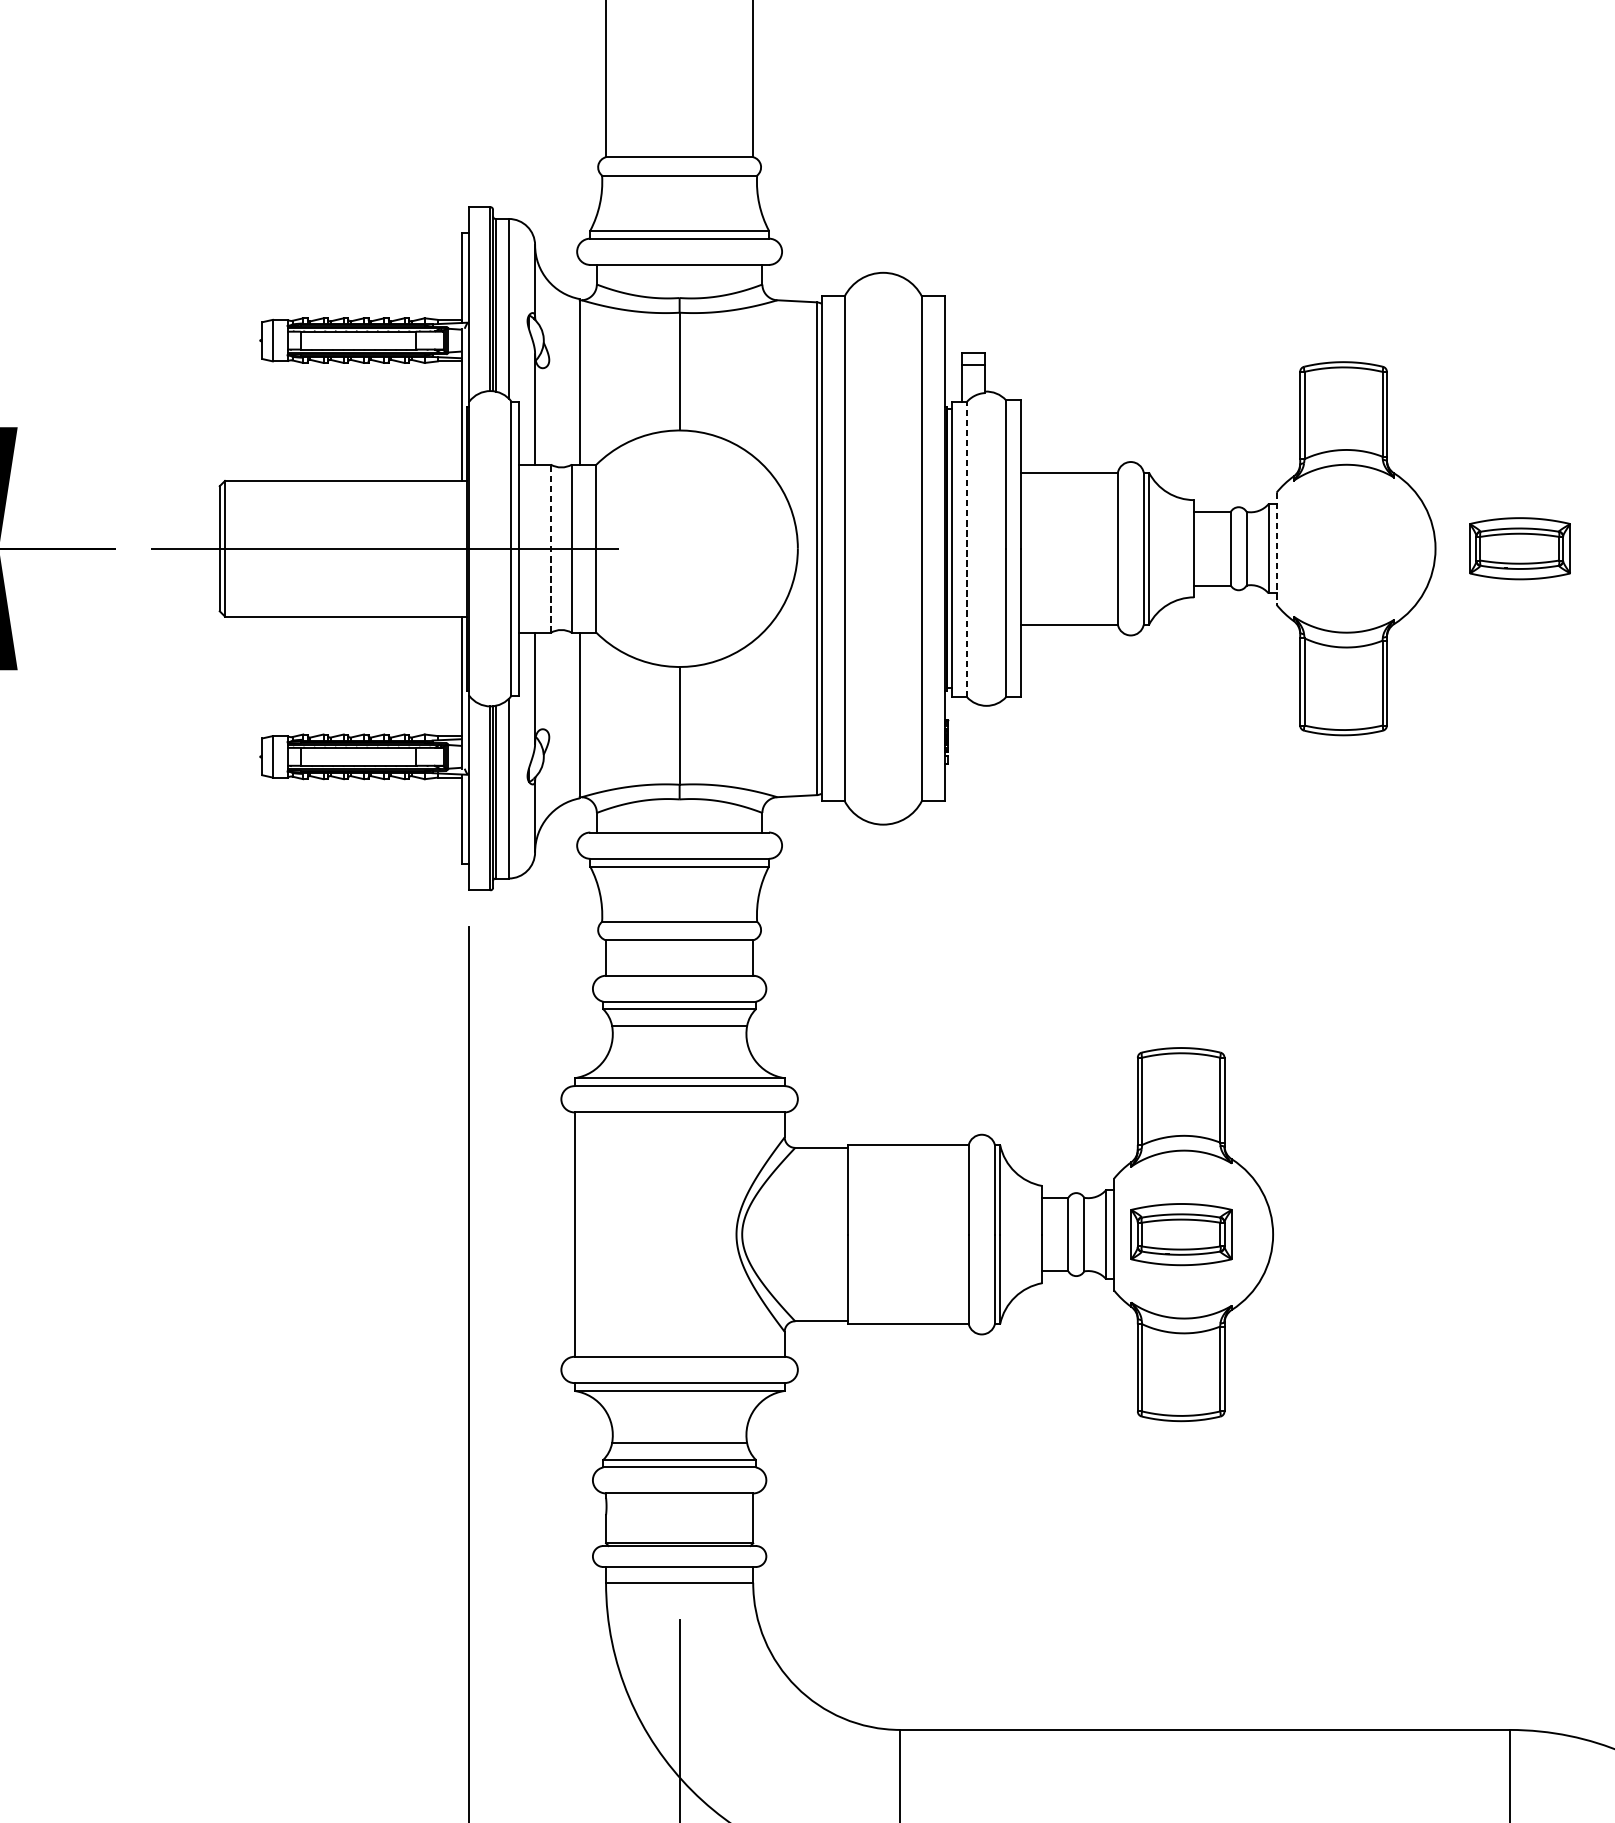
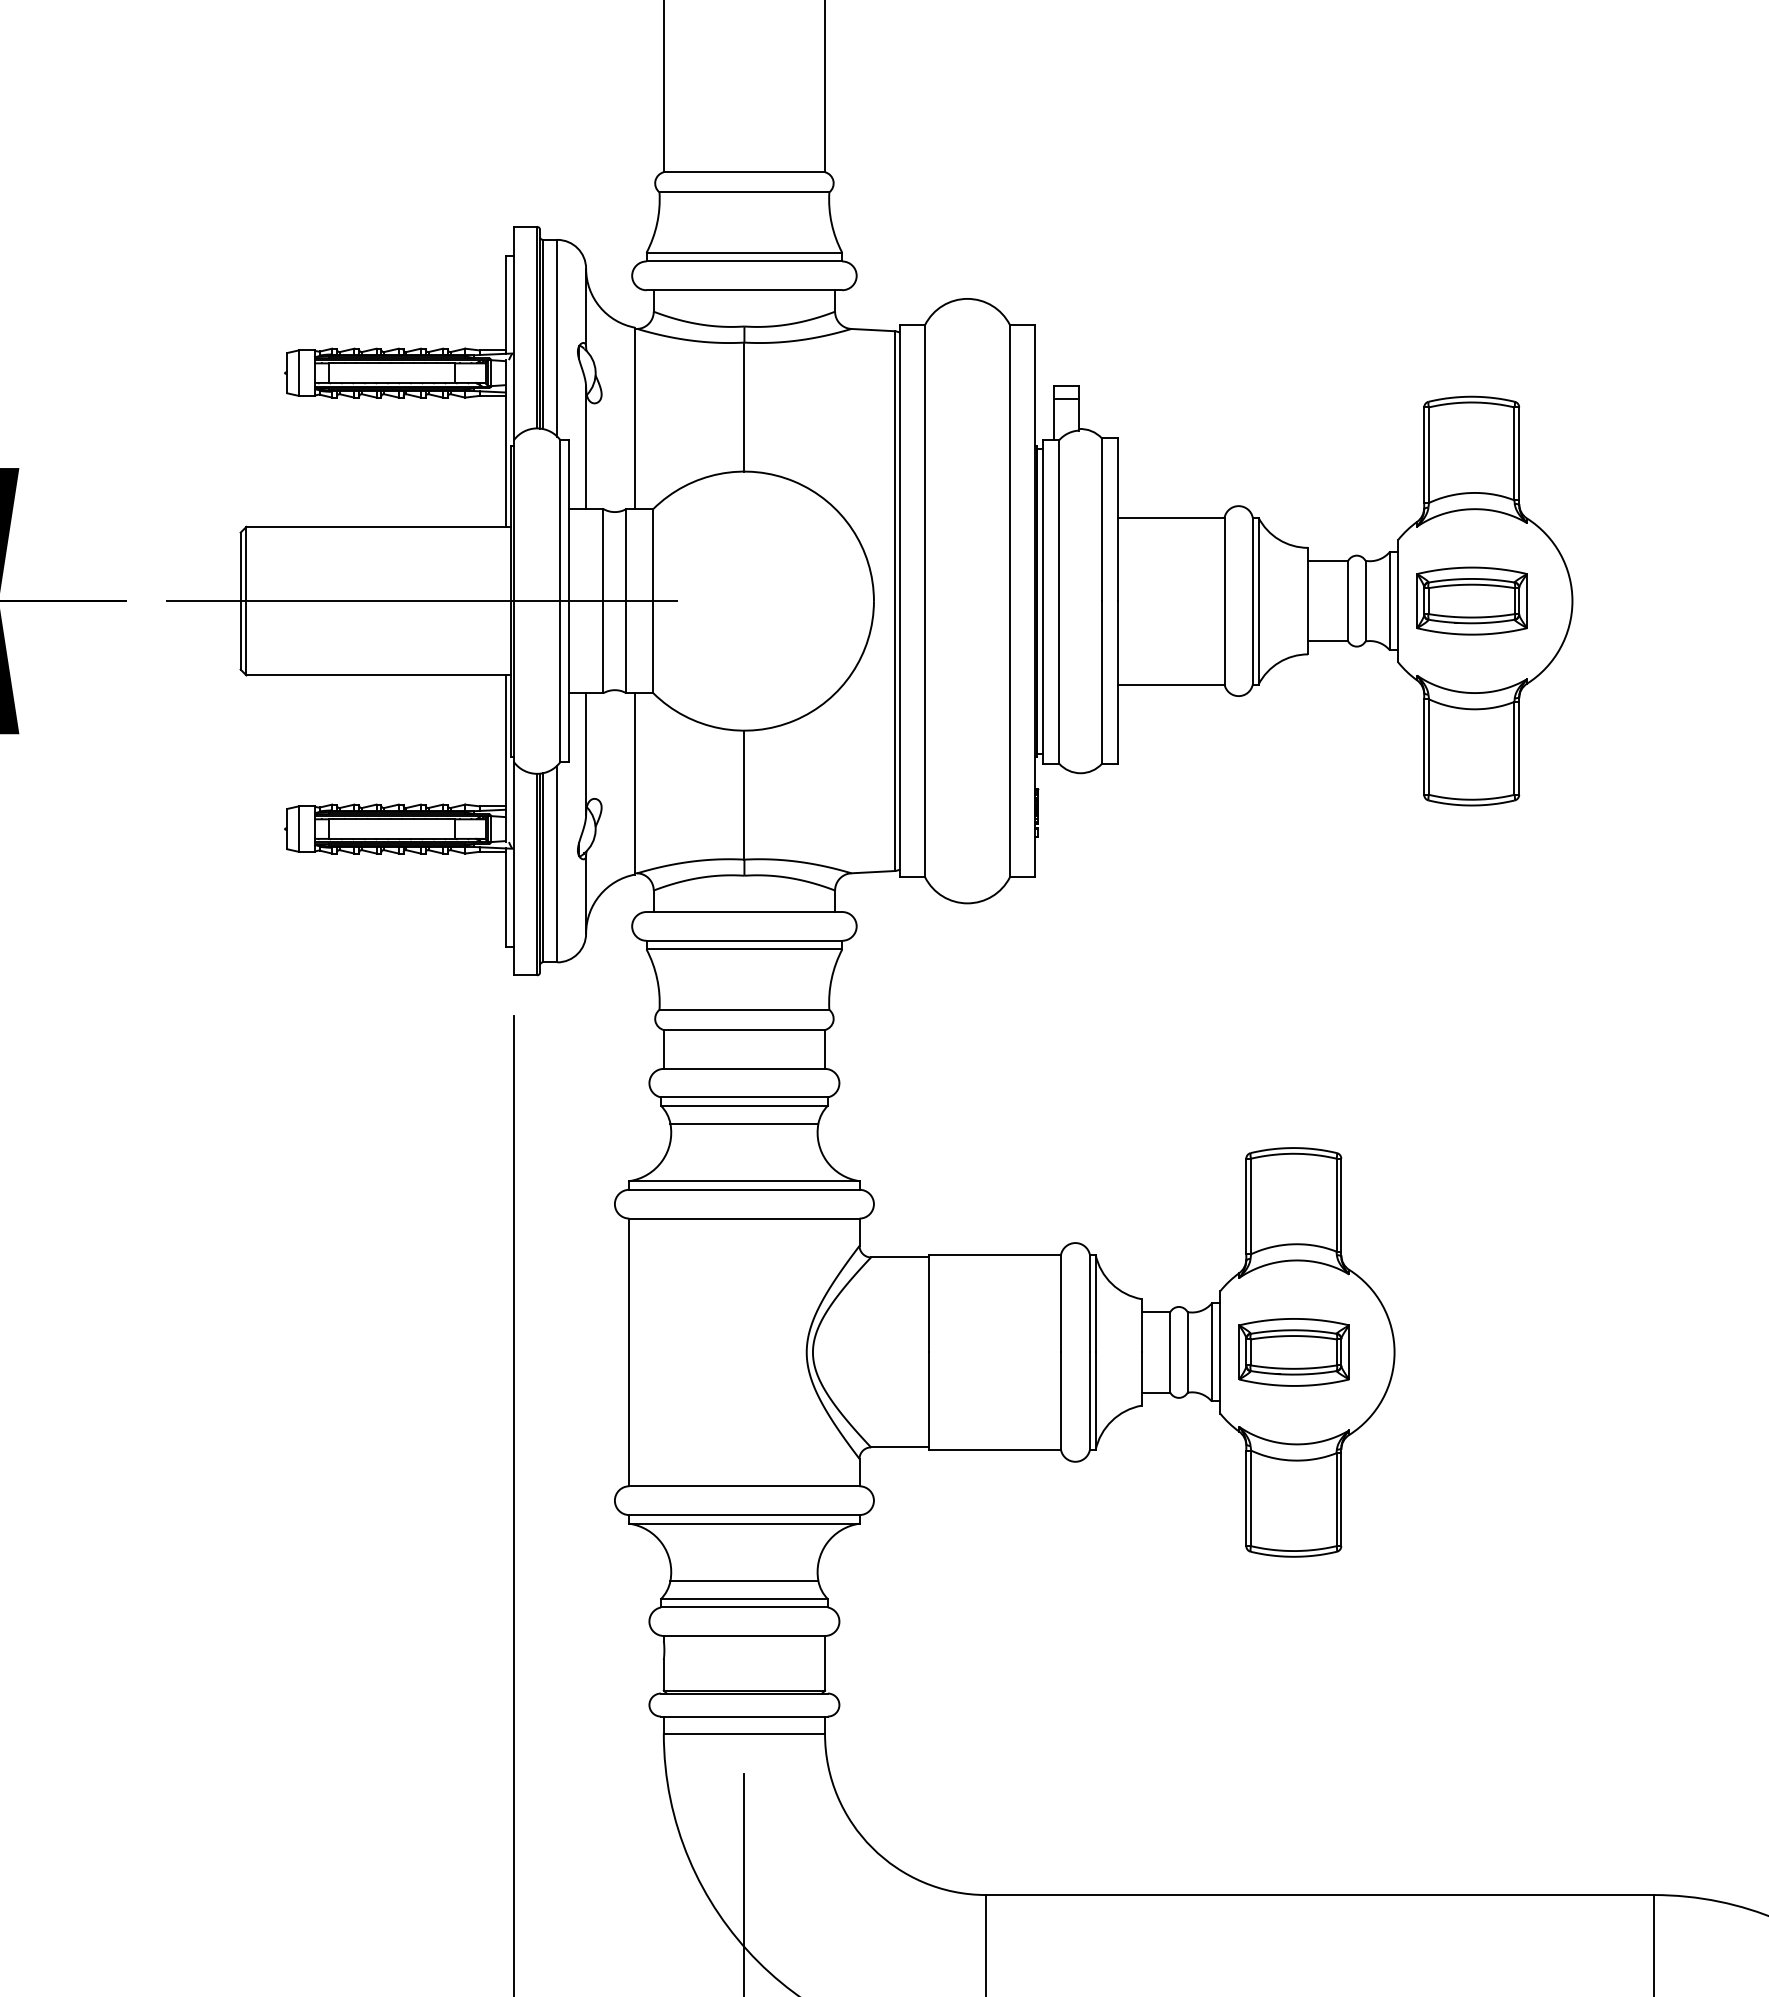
line: (550, 548) -> (603, 600), dashed -> solid
part: (1519, 548) -> (1471, 600), moved
line: (967, 549) -> (1059, 601), dashed -> solid
line: (1276, 549) -> (1398, 601), dashed -> solid

